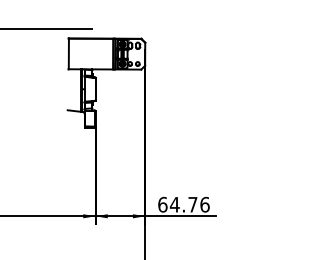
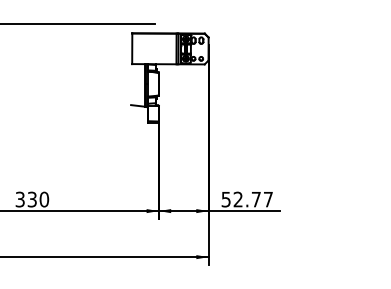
text: (184, 204) -> (247, 199), 64.76 -> 52.77

